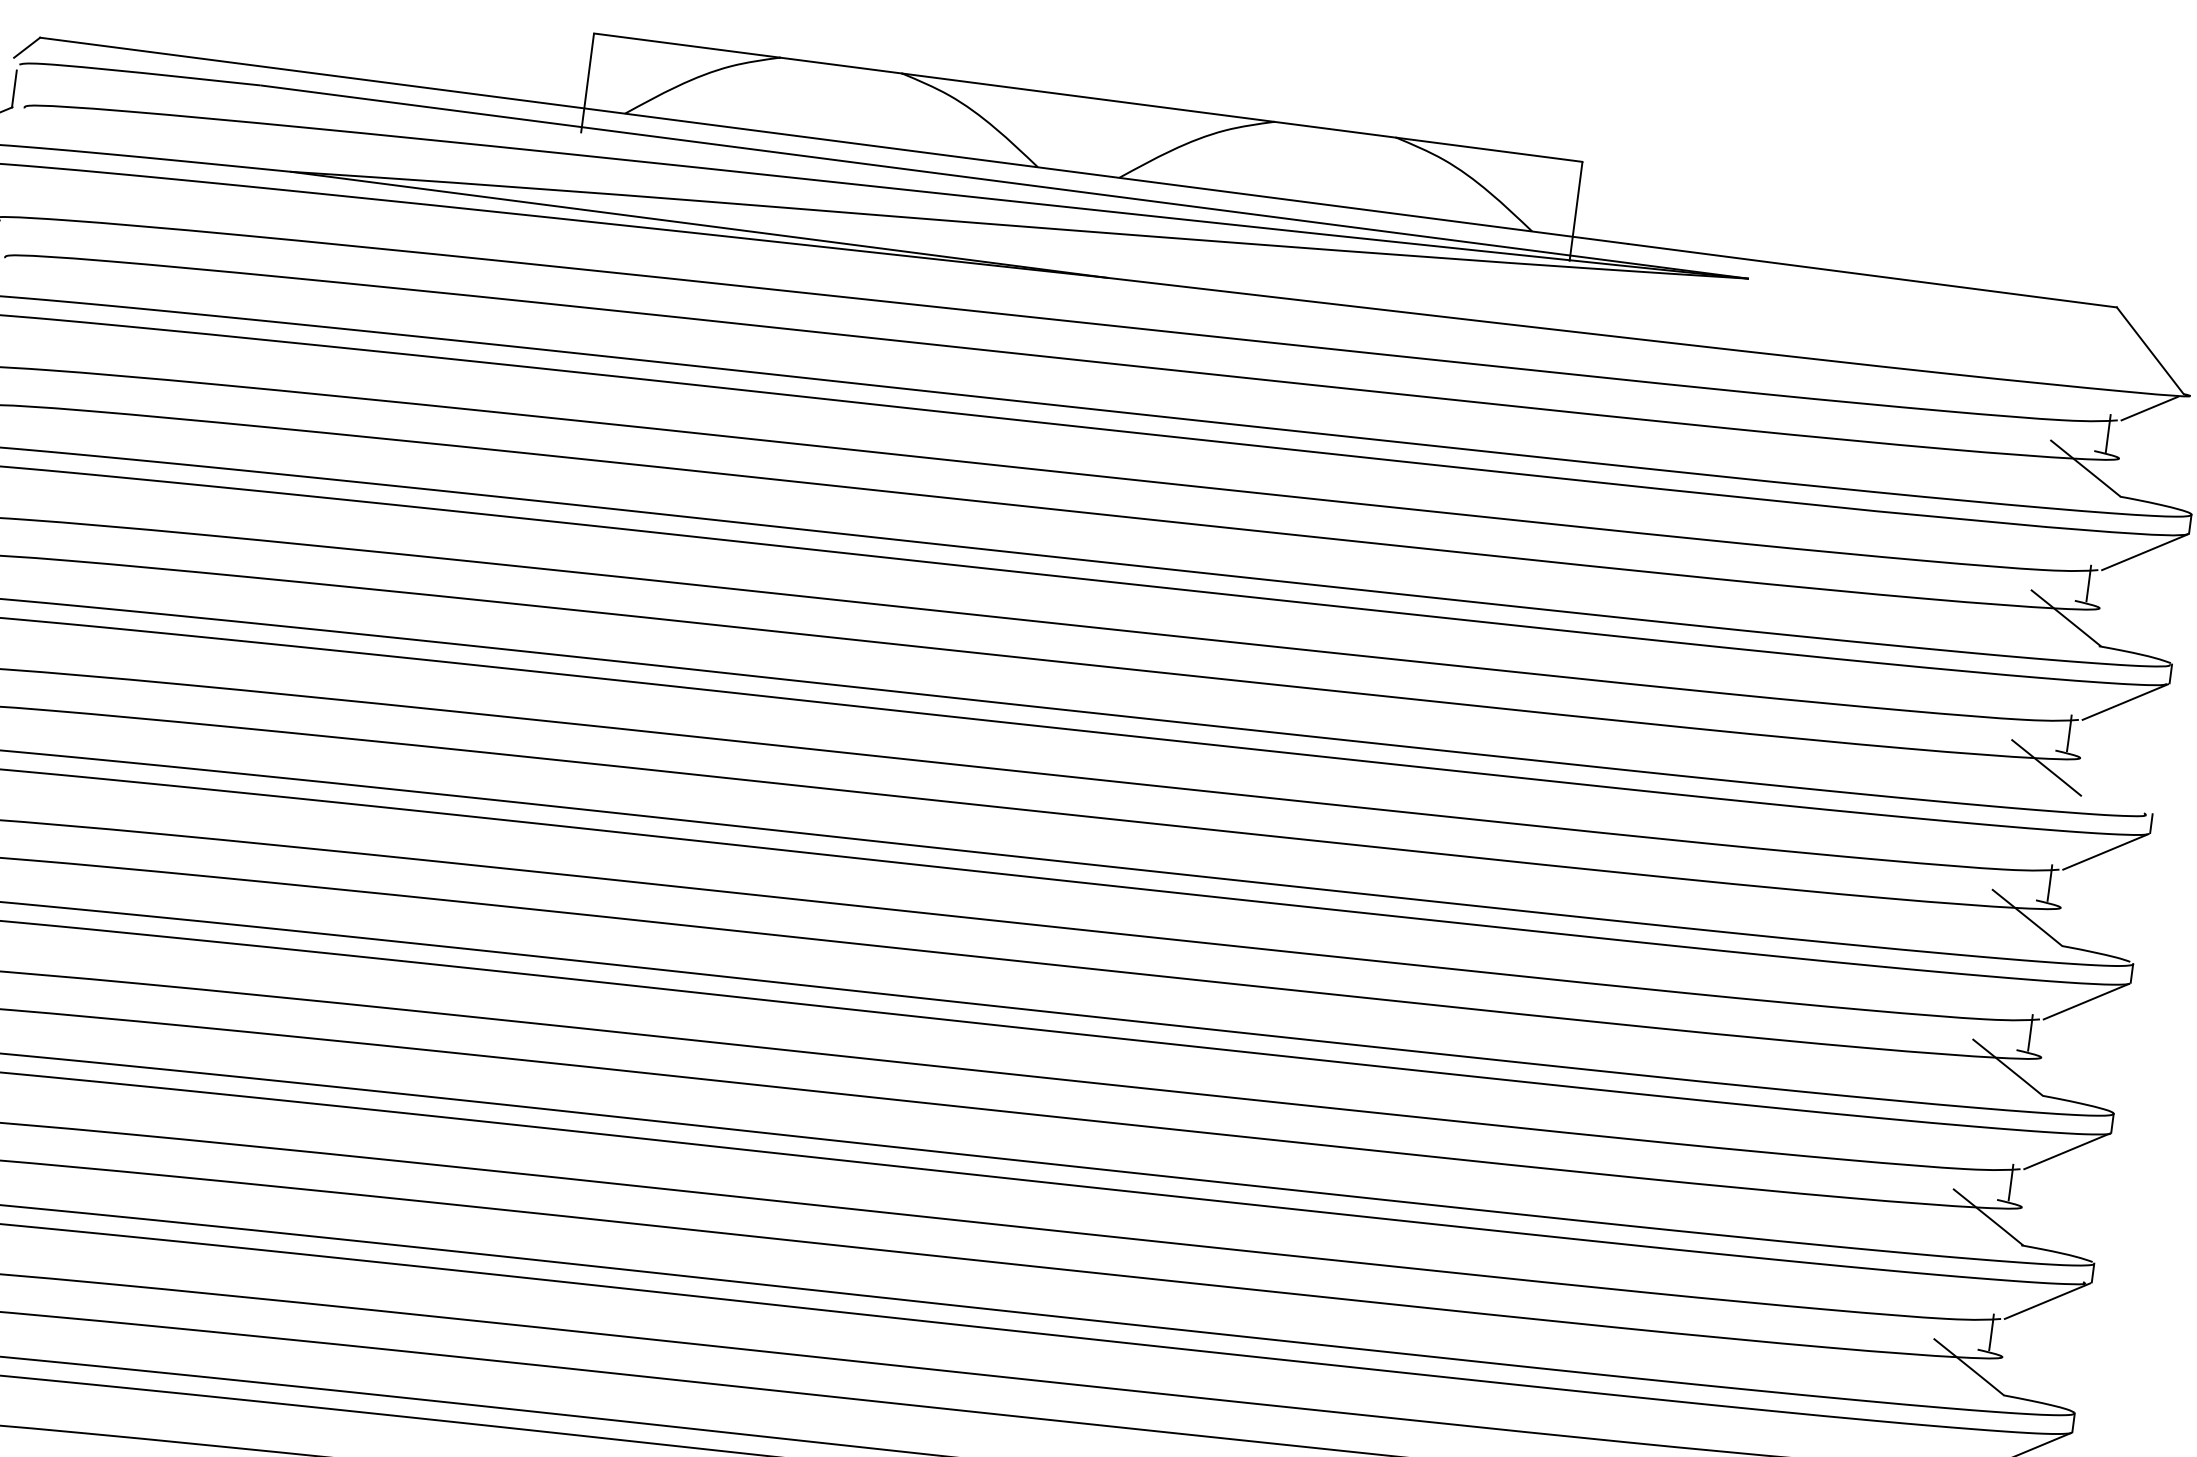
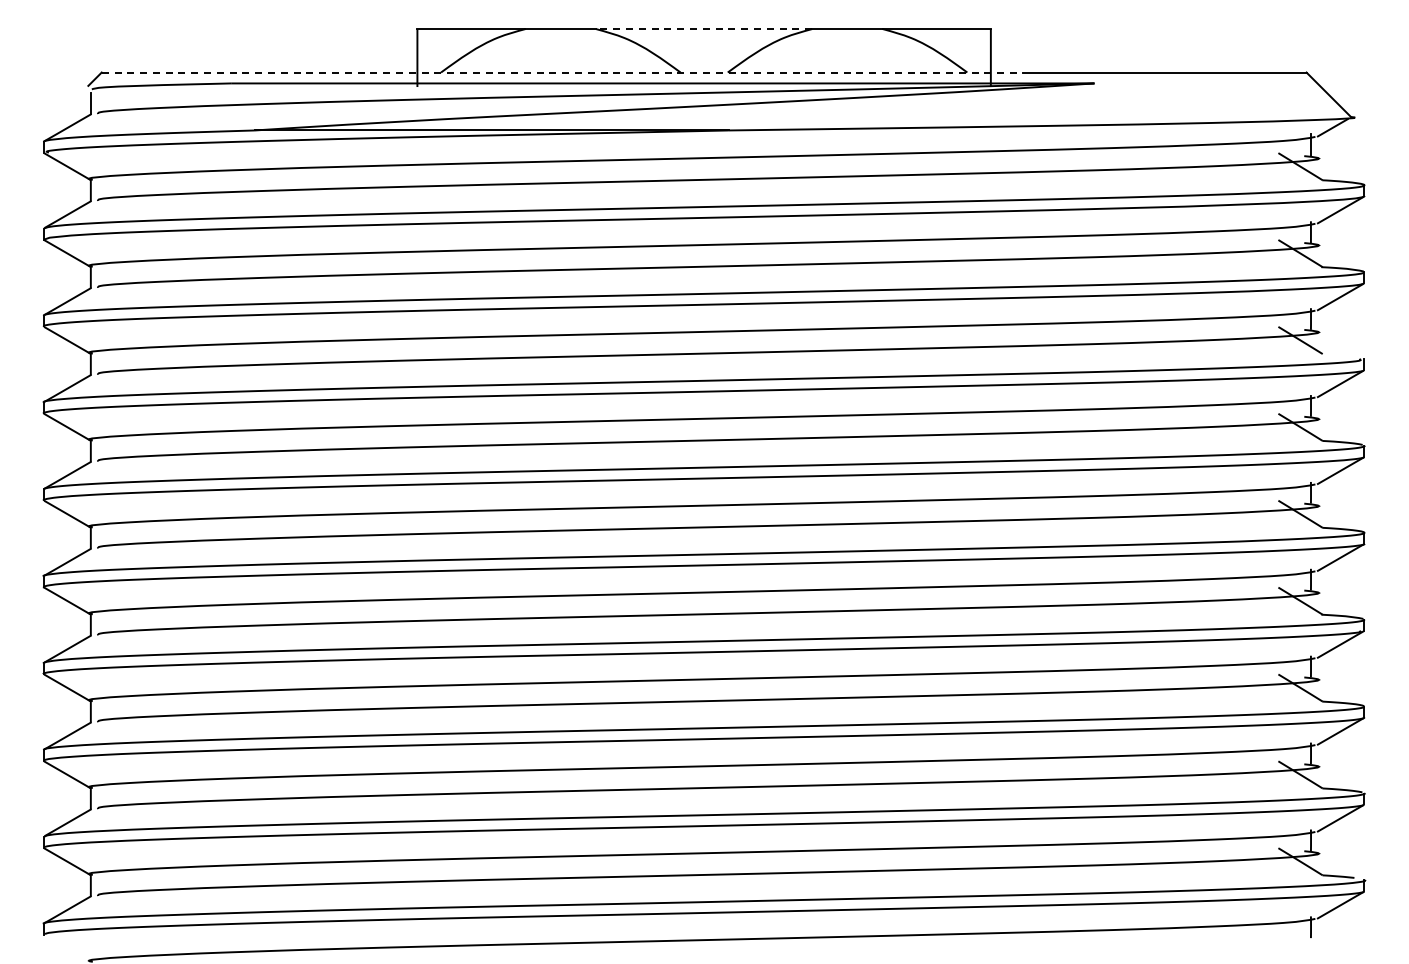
line: (1088, 98) -> (704, 29), solid -> dashed
line: (834, 140) -> (562, 72), solid -> dashed

